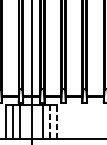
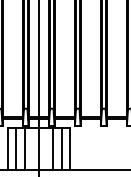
line: (50, 121) -> (61, 148), dashed -> solid
line: (56, 121) -> (69, 148), dashed -> solid

